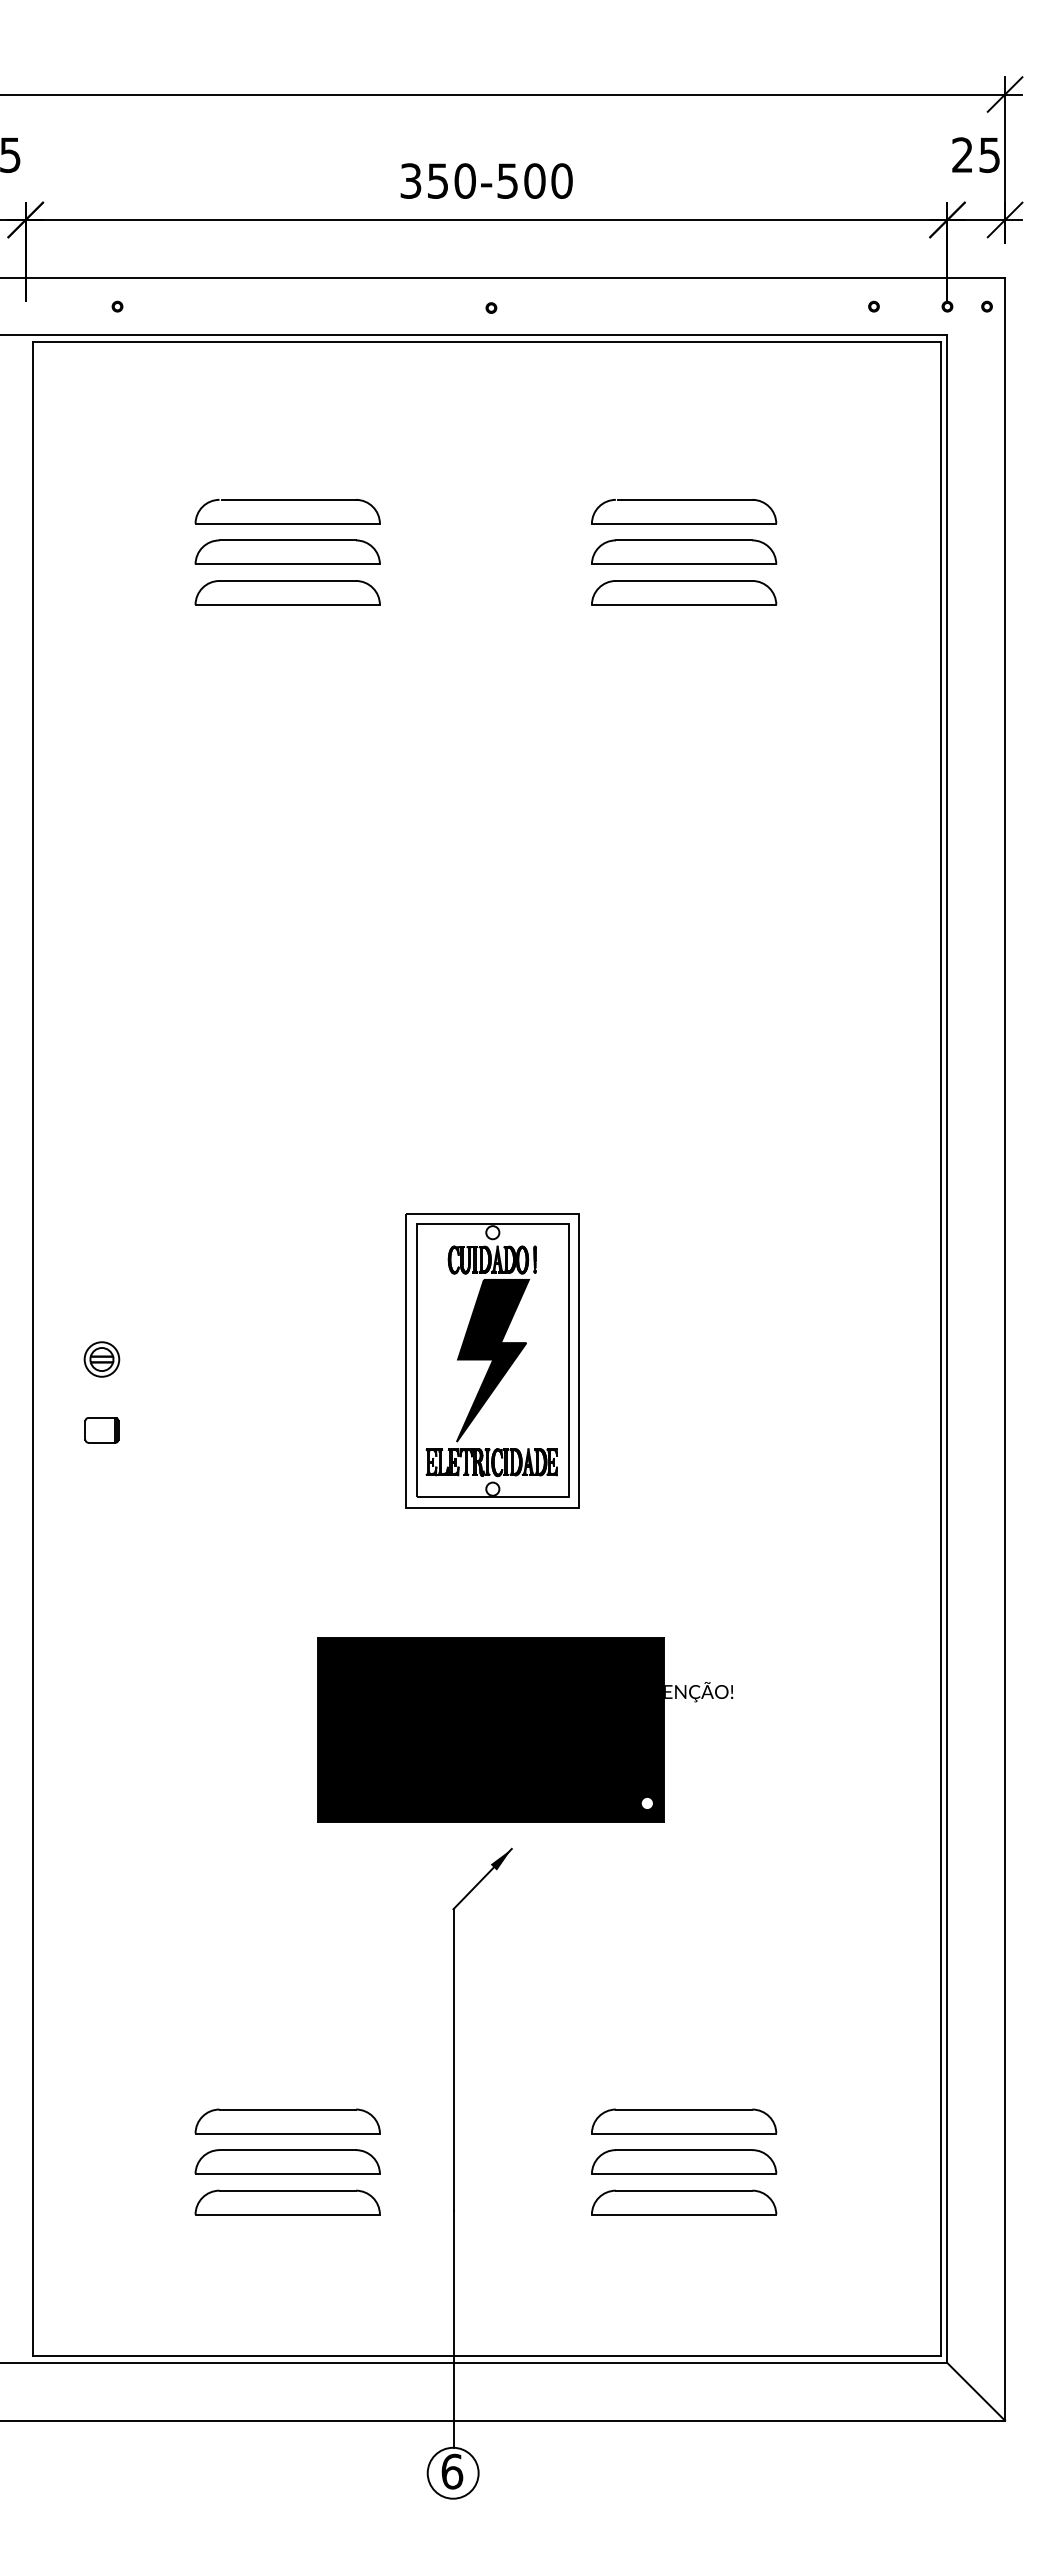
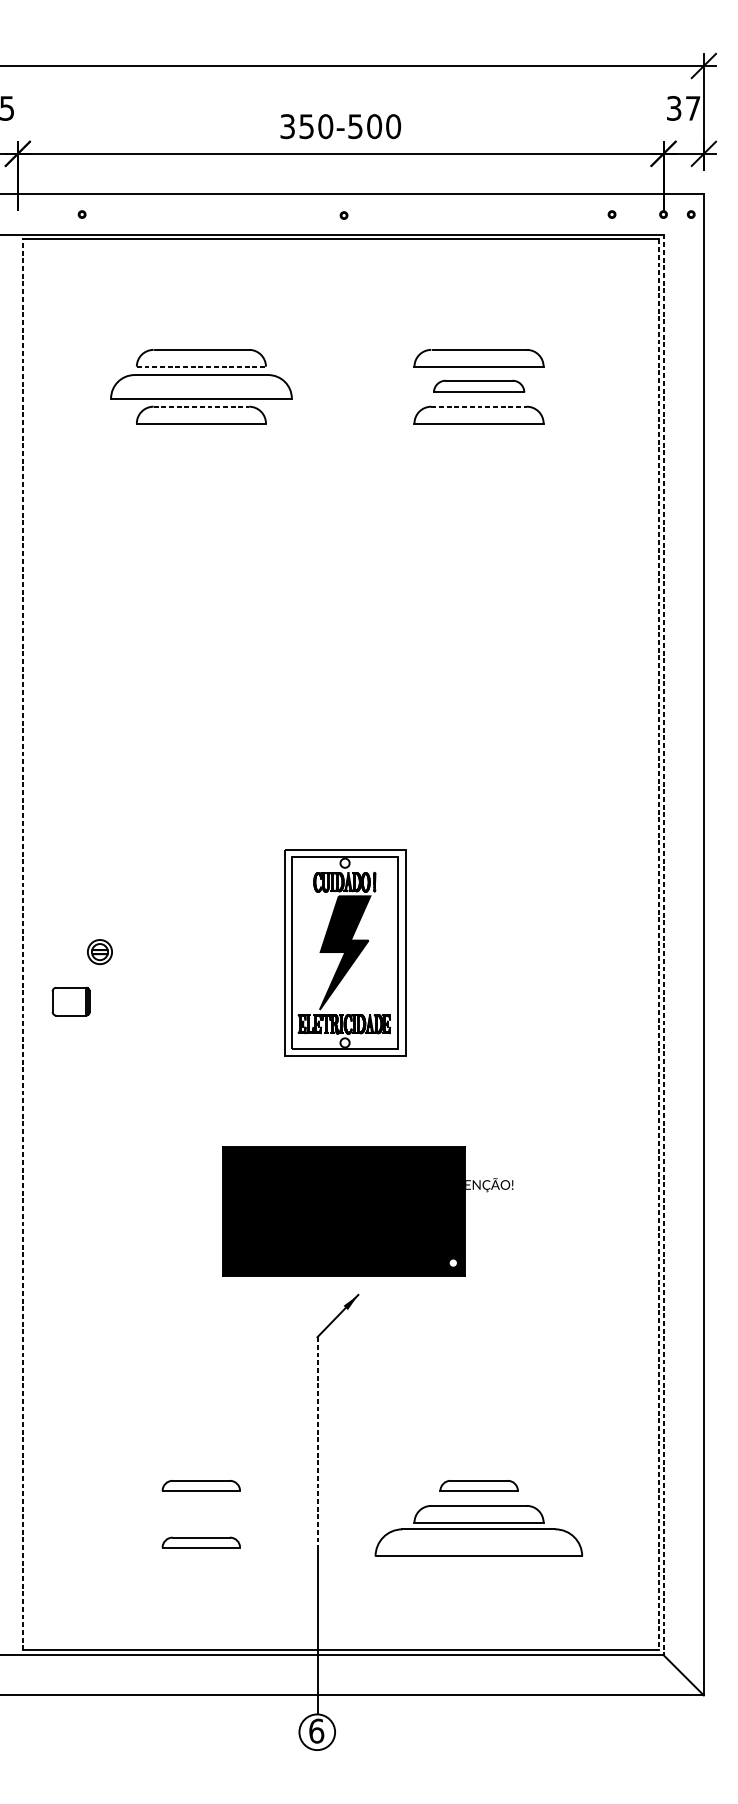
text: (975, 155) -> (683, 108), 25 -> 37
line: (288, 523) -> (201, 366), solid -> dashed
part: (287, 551) -> (201, 386), size x1.4
part: (684, 551) -> (479, 386), size x0.7
line: (288, 580) -> (201, 406), solid -> dashed
line: (684, 580) -> (479, 406), solid -> dashed
line: (32, 1348) -> (22, 944), solid -> dashed
line: (940, 1349) -> (658, 945), solid -> dashed
line: (947, 1349) -> (663, 945), solid -> dashed
part: (101, 1359) -> (99, 952), moved
part: (101, 1430) -> (70, 1001), size x1.6
line: (453, 2059) -> (317, 1442), solid -> dashed
part: (287, 2121) -> (201, 1485), size x0.6
part: (684, 2121) -> (479, 1485), size x0.6
part: (287, 2161) -> (201, 1513), removed
part: (287, 2202) -> (201, 1542), size x0.6
part: (684, 2202) -> (479, 1542), size x1.6

